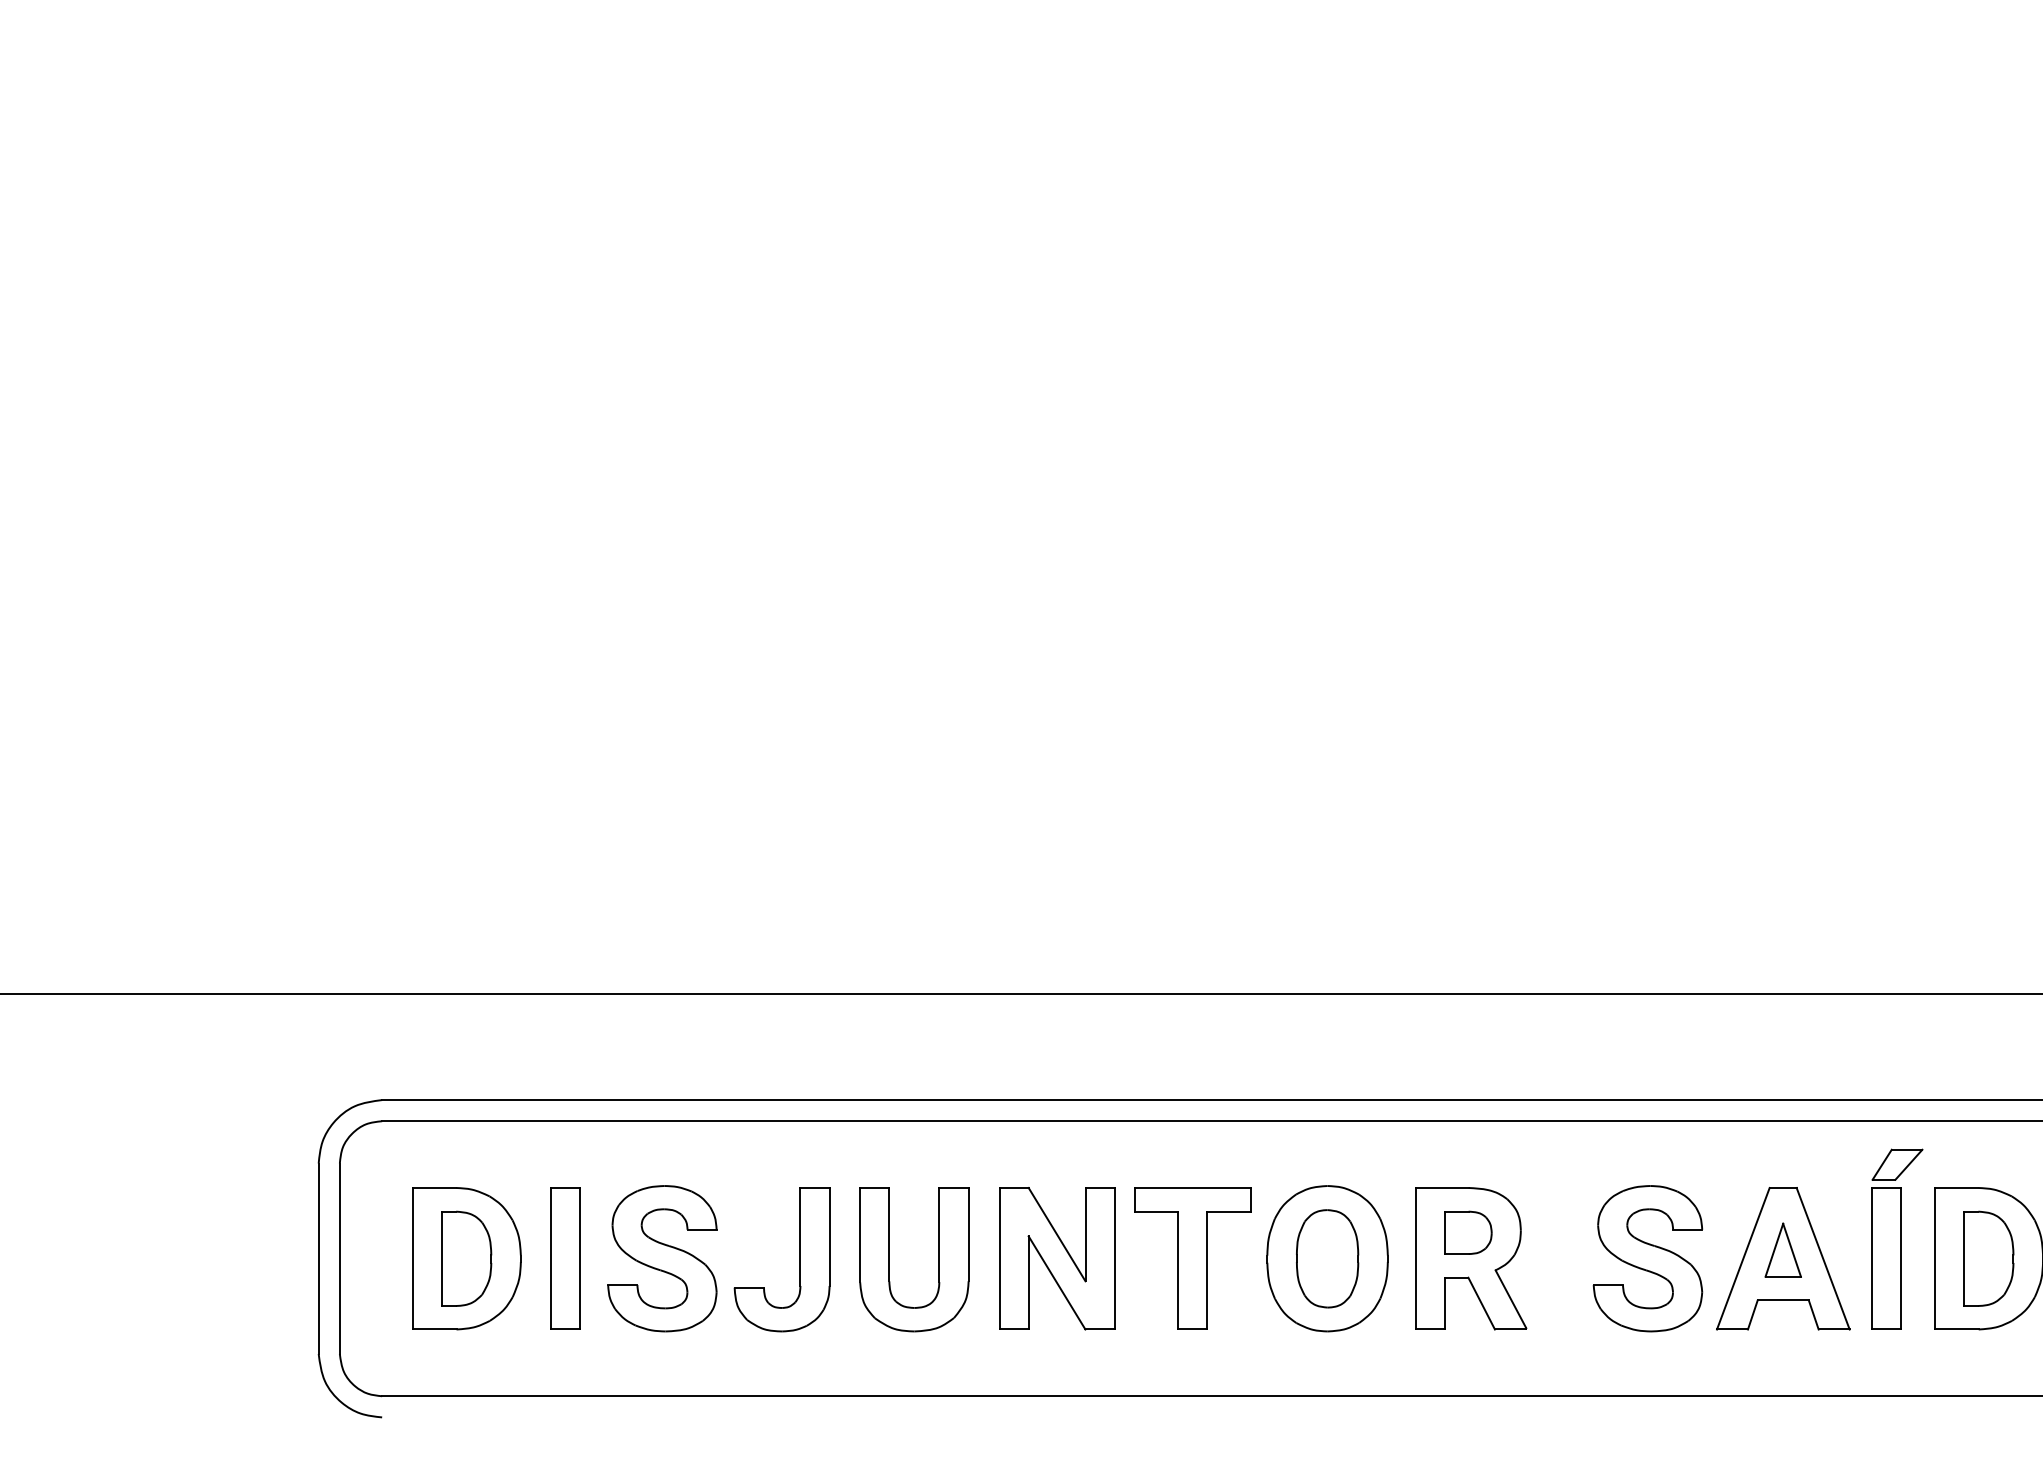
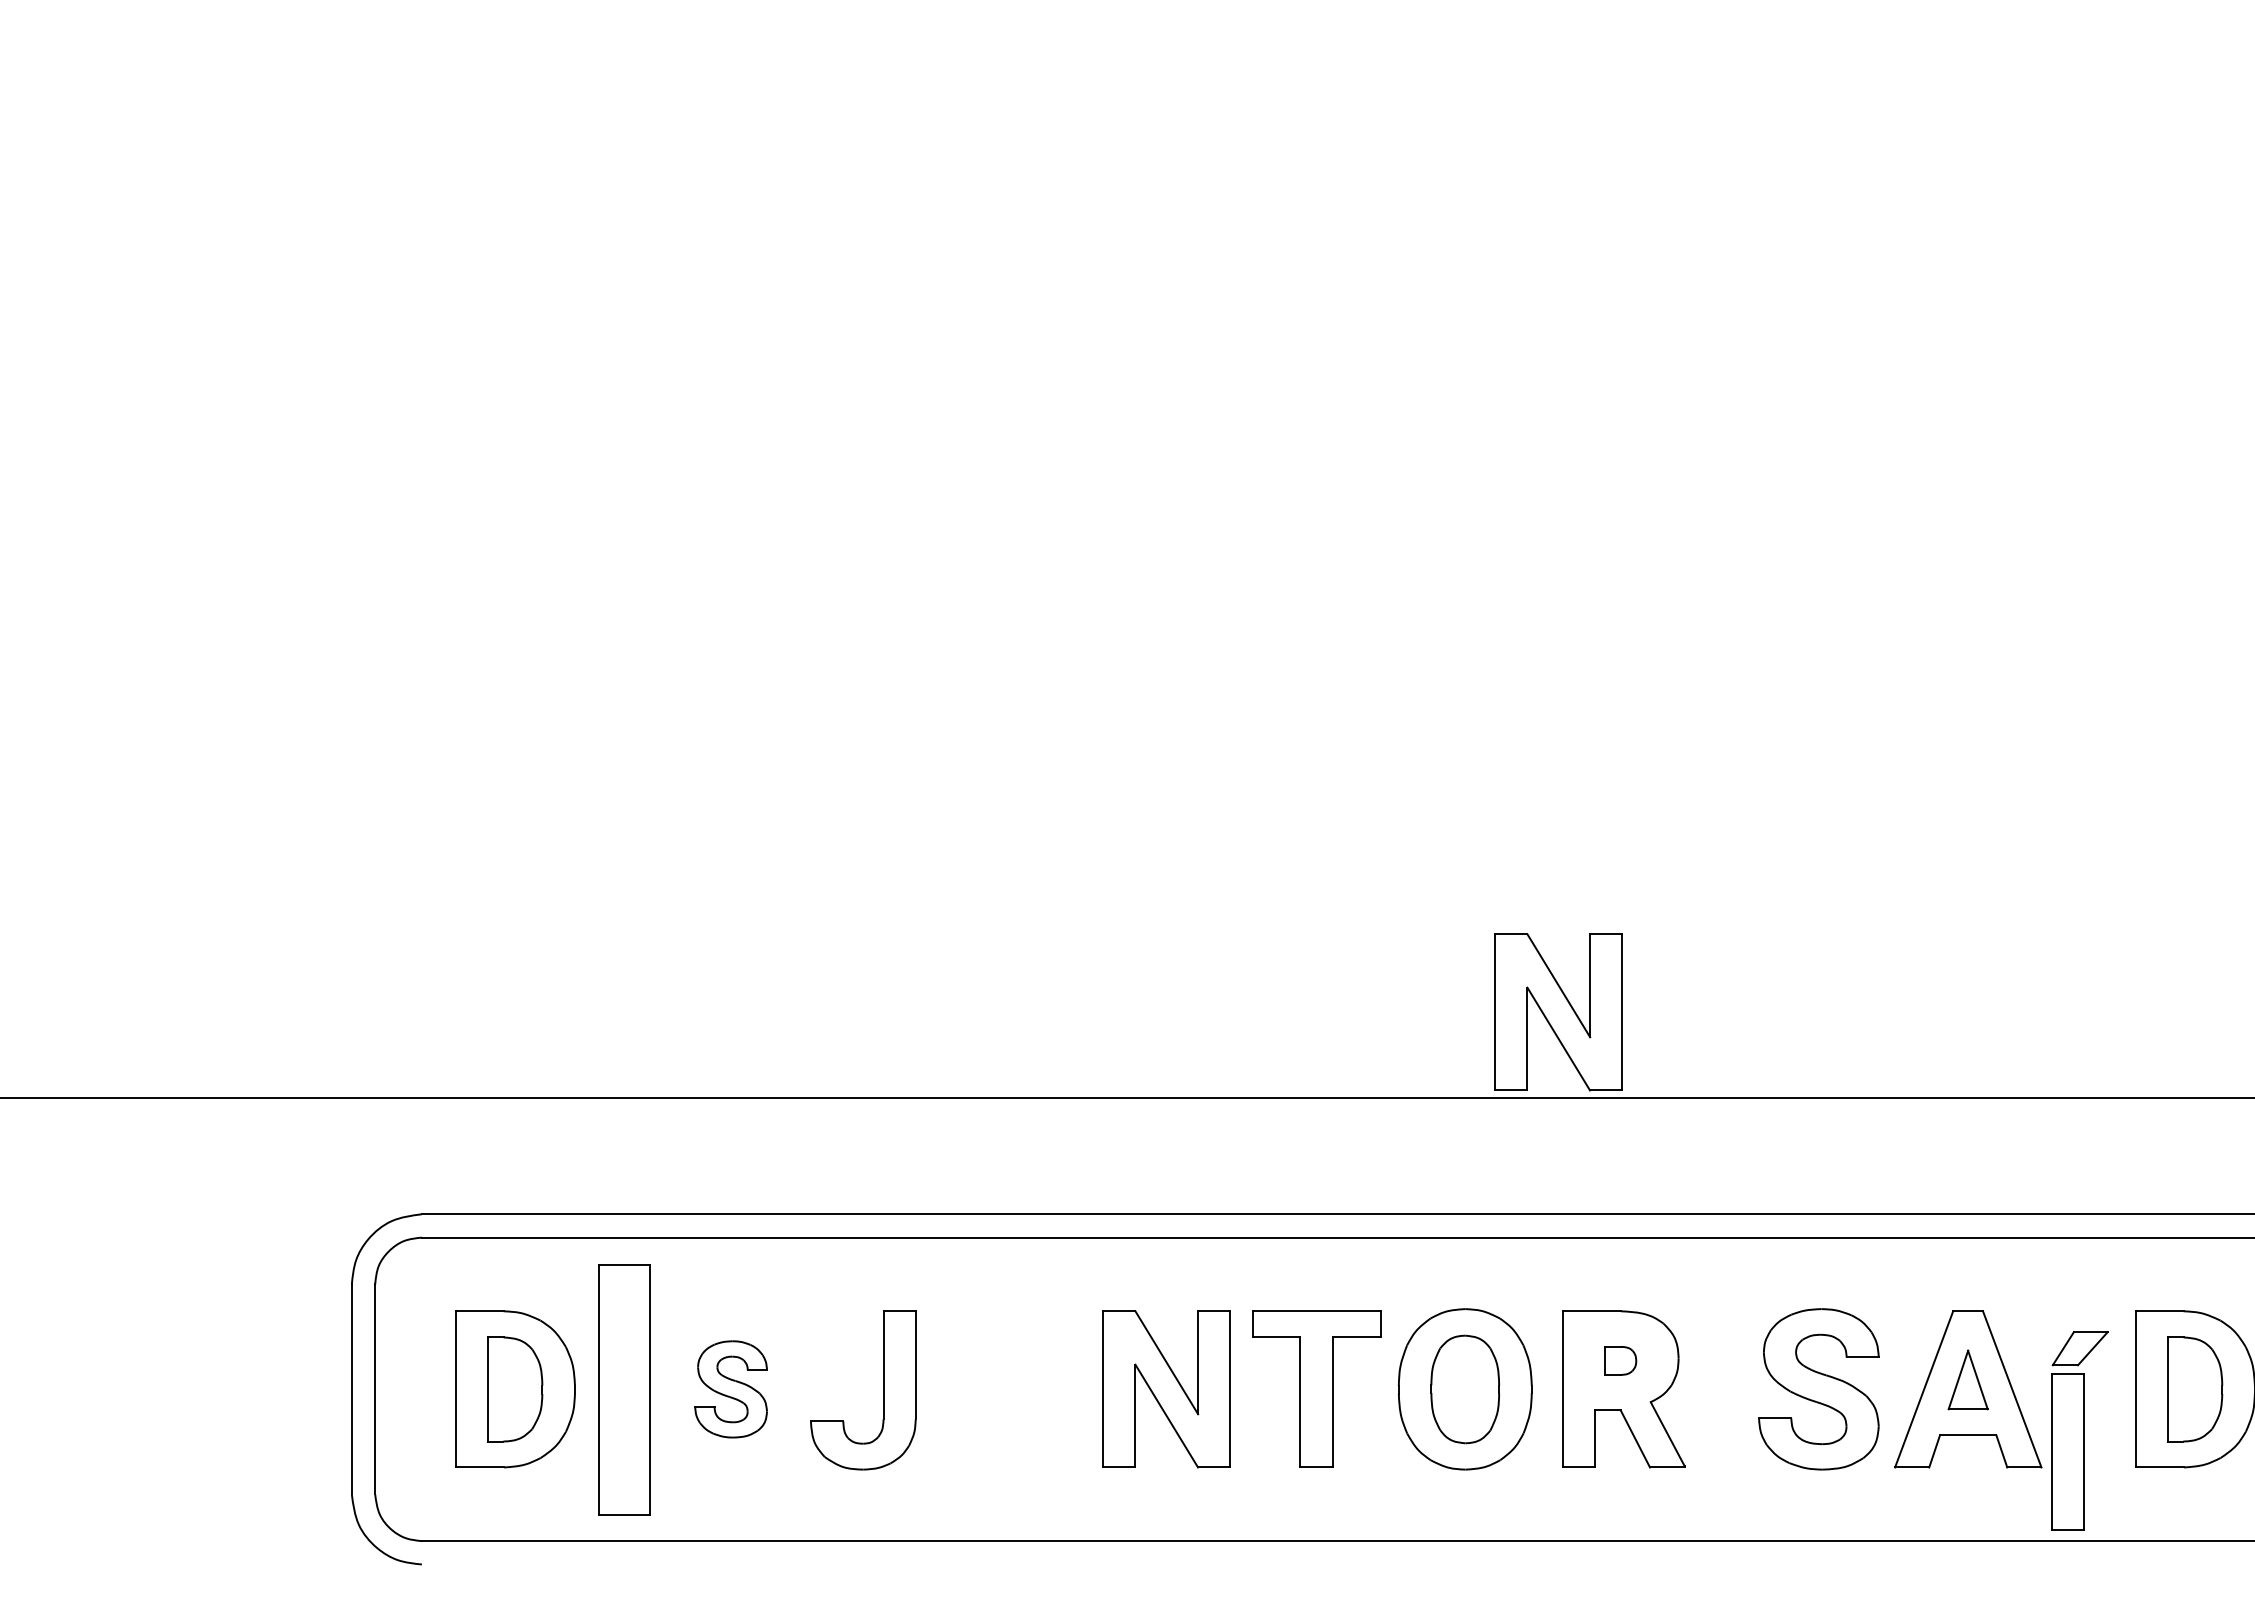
part: (1412, 917) -> (1558, 1012), added
part: (1468, 1232) -> (1620, 1360), size x0.6
part: (1896, 1238) -> (2079, 1430), moved
part: (564, 1257) -> (623, 1388), size x1.6
part: (661, 1258) -> (730, 1389), size x0.6
part: (890, 1259) -> (982, 1390), removed

